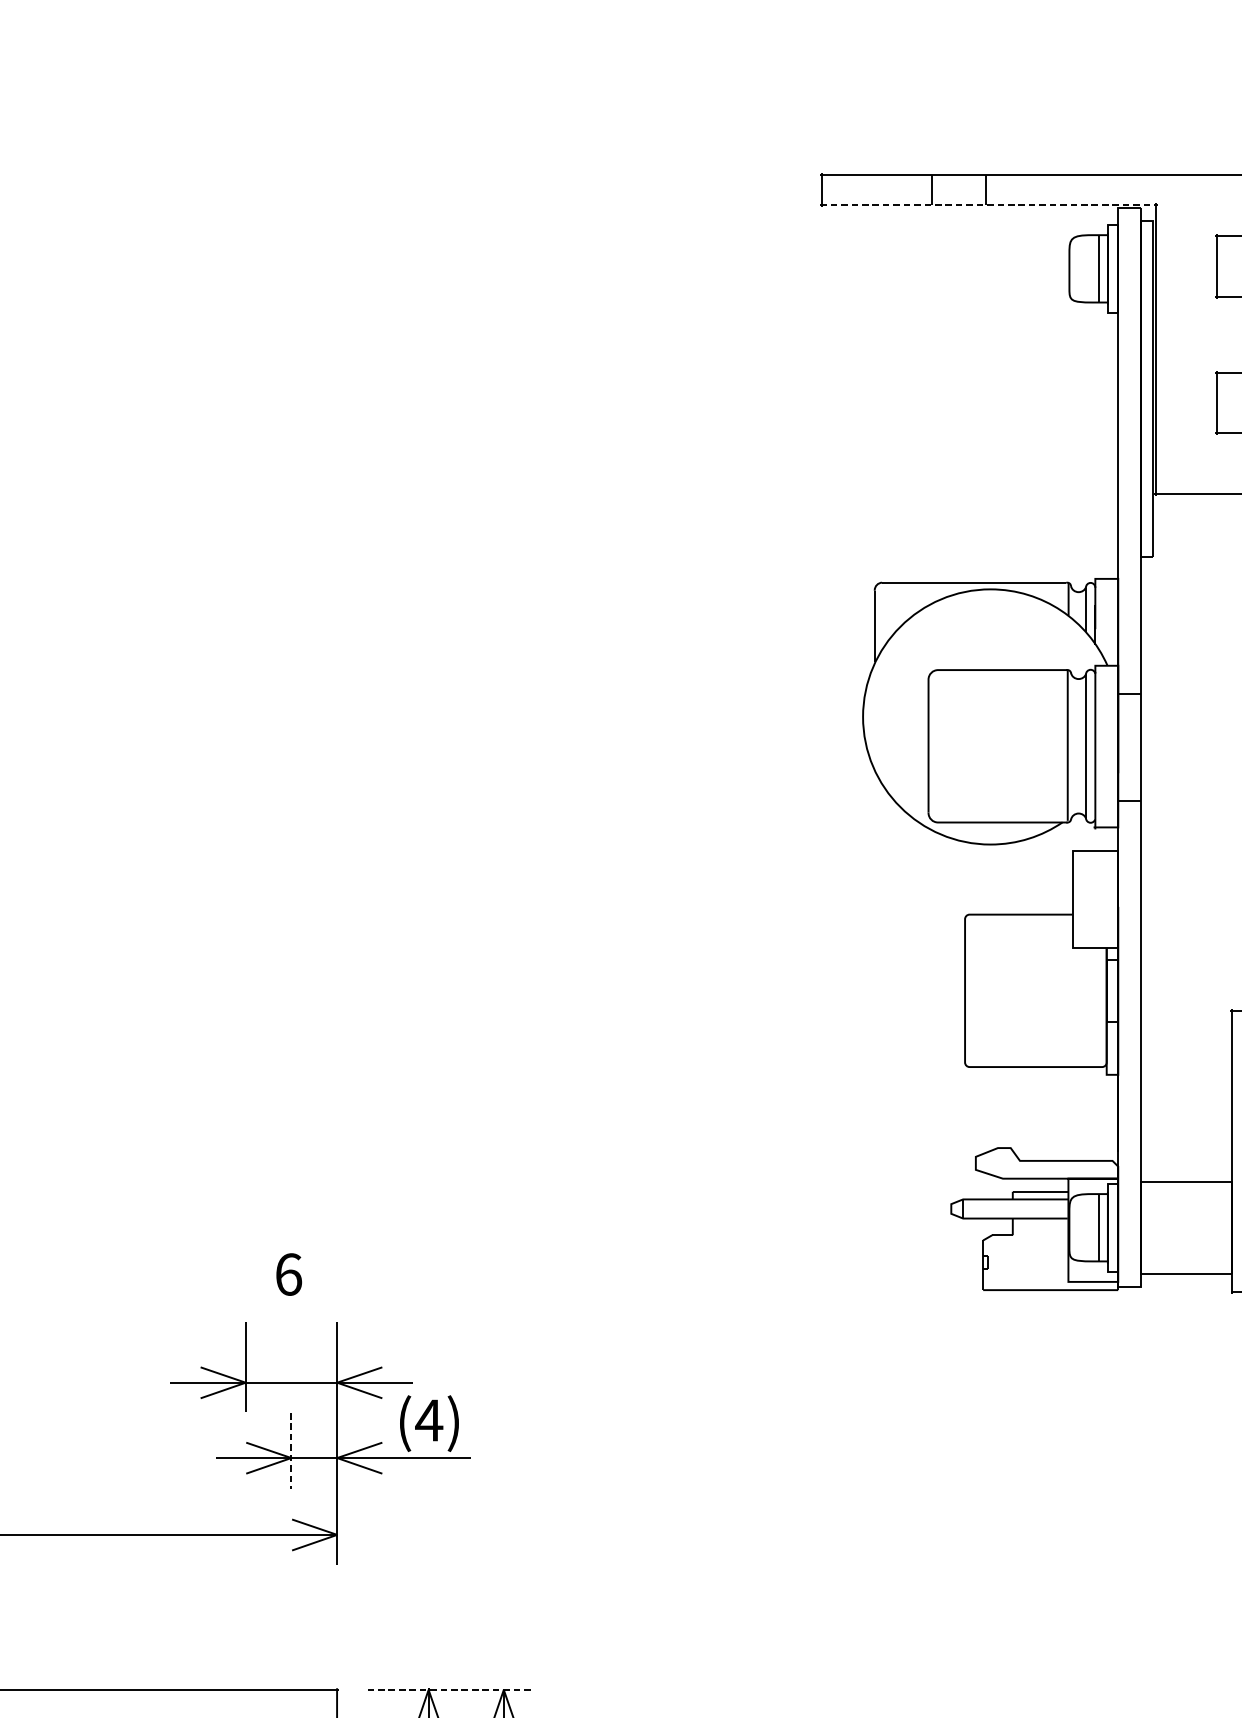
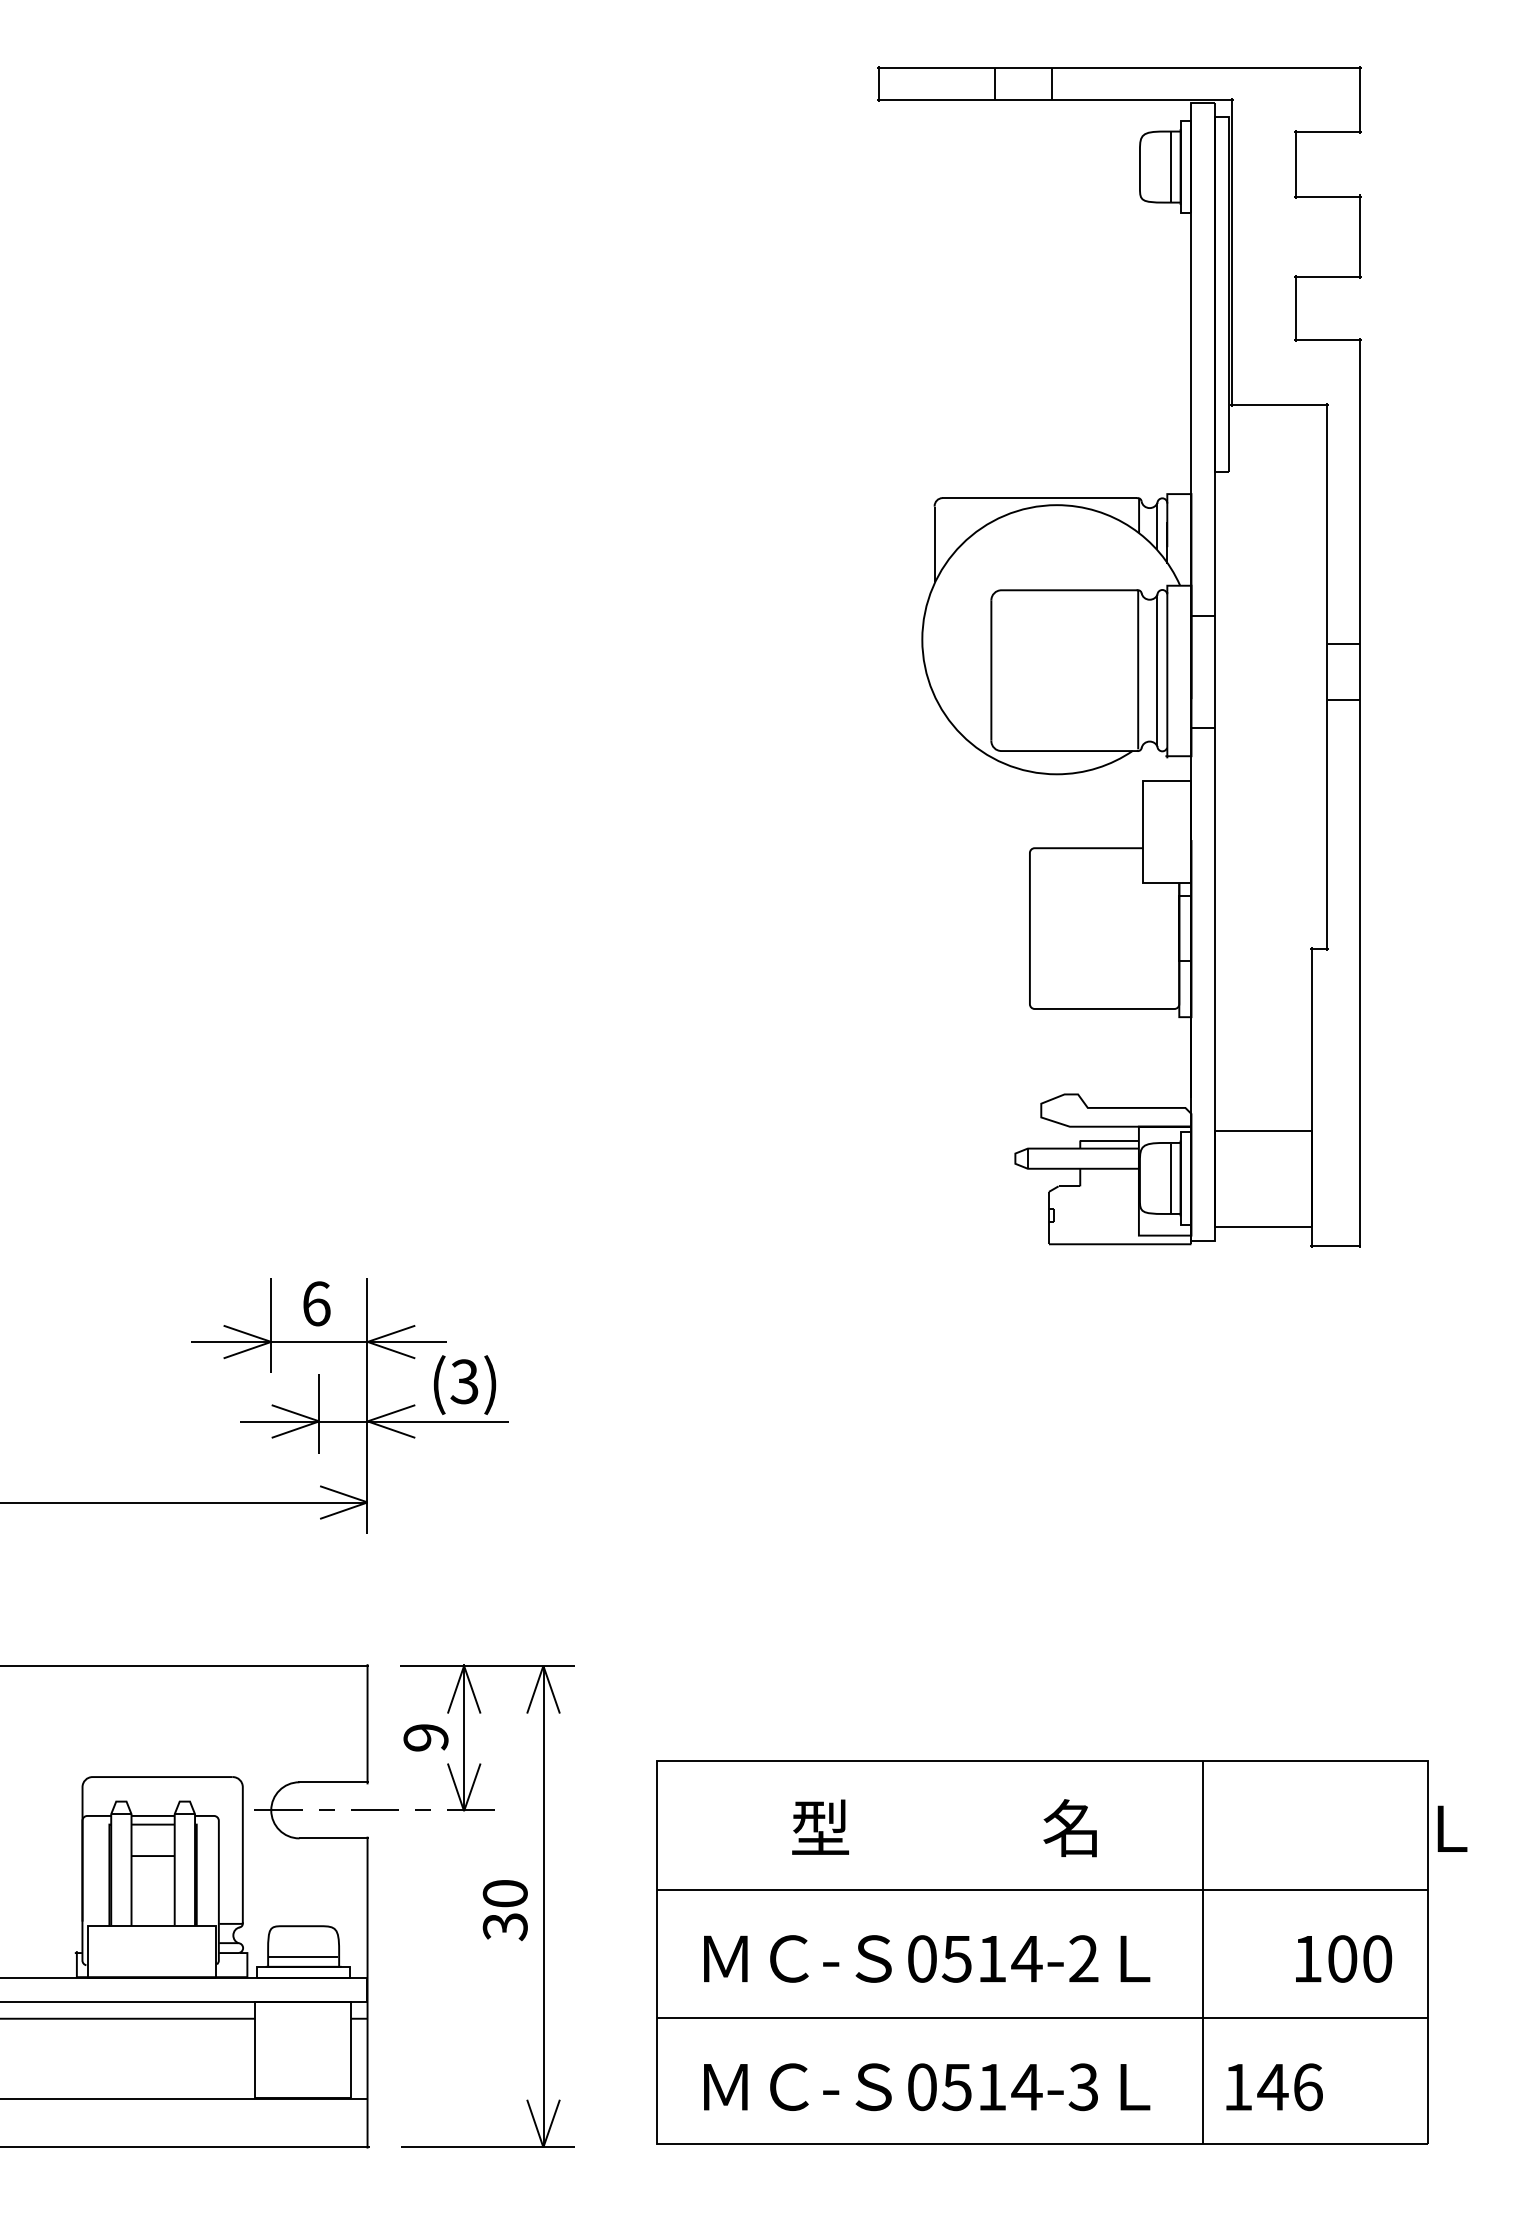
line: (989, 204) -> (1055, 99), dashed -> solid
text: (288, 1274) -> (316, 1303), moved
text: (429, 1420) -> (464, 1381), (4) -> (3)
line: (291, 1451) -> (319, 1414), dashed -> solid
line: (450, 1689) -> (487, 1665), dashed -> solid

